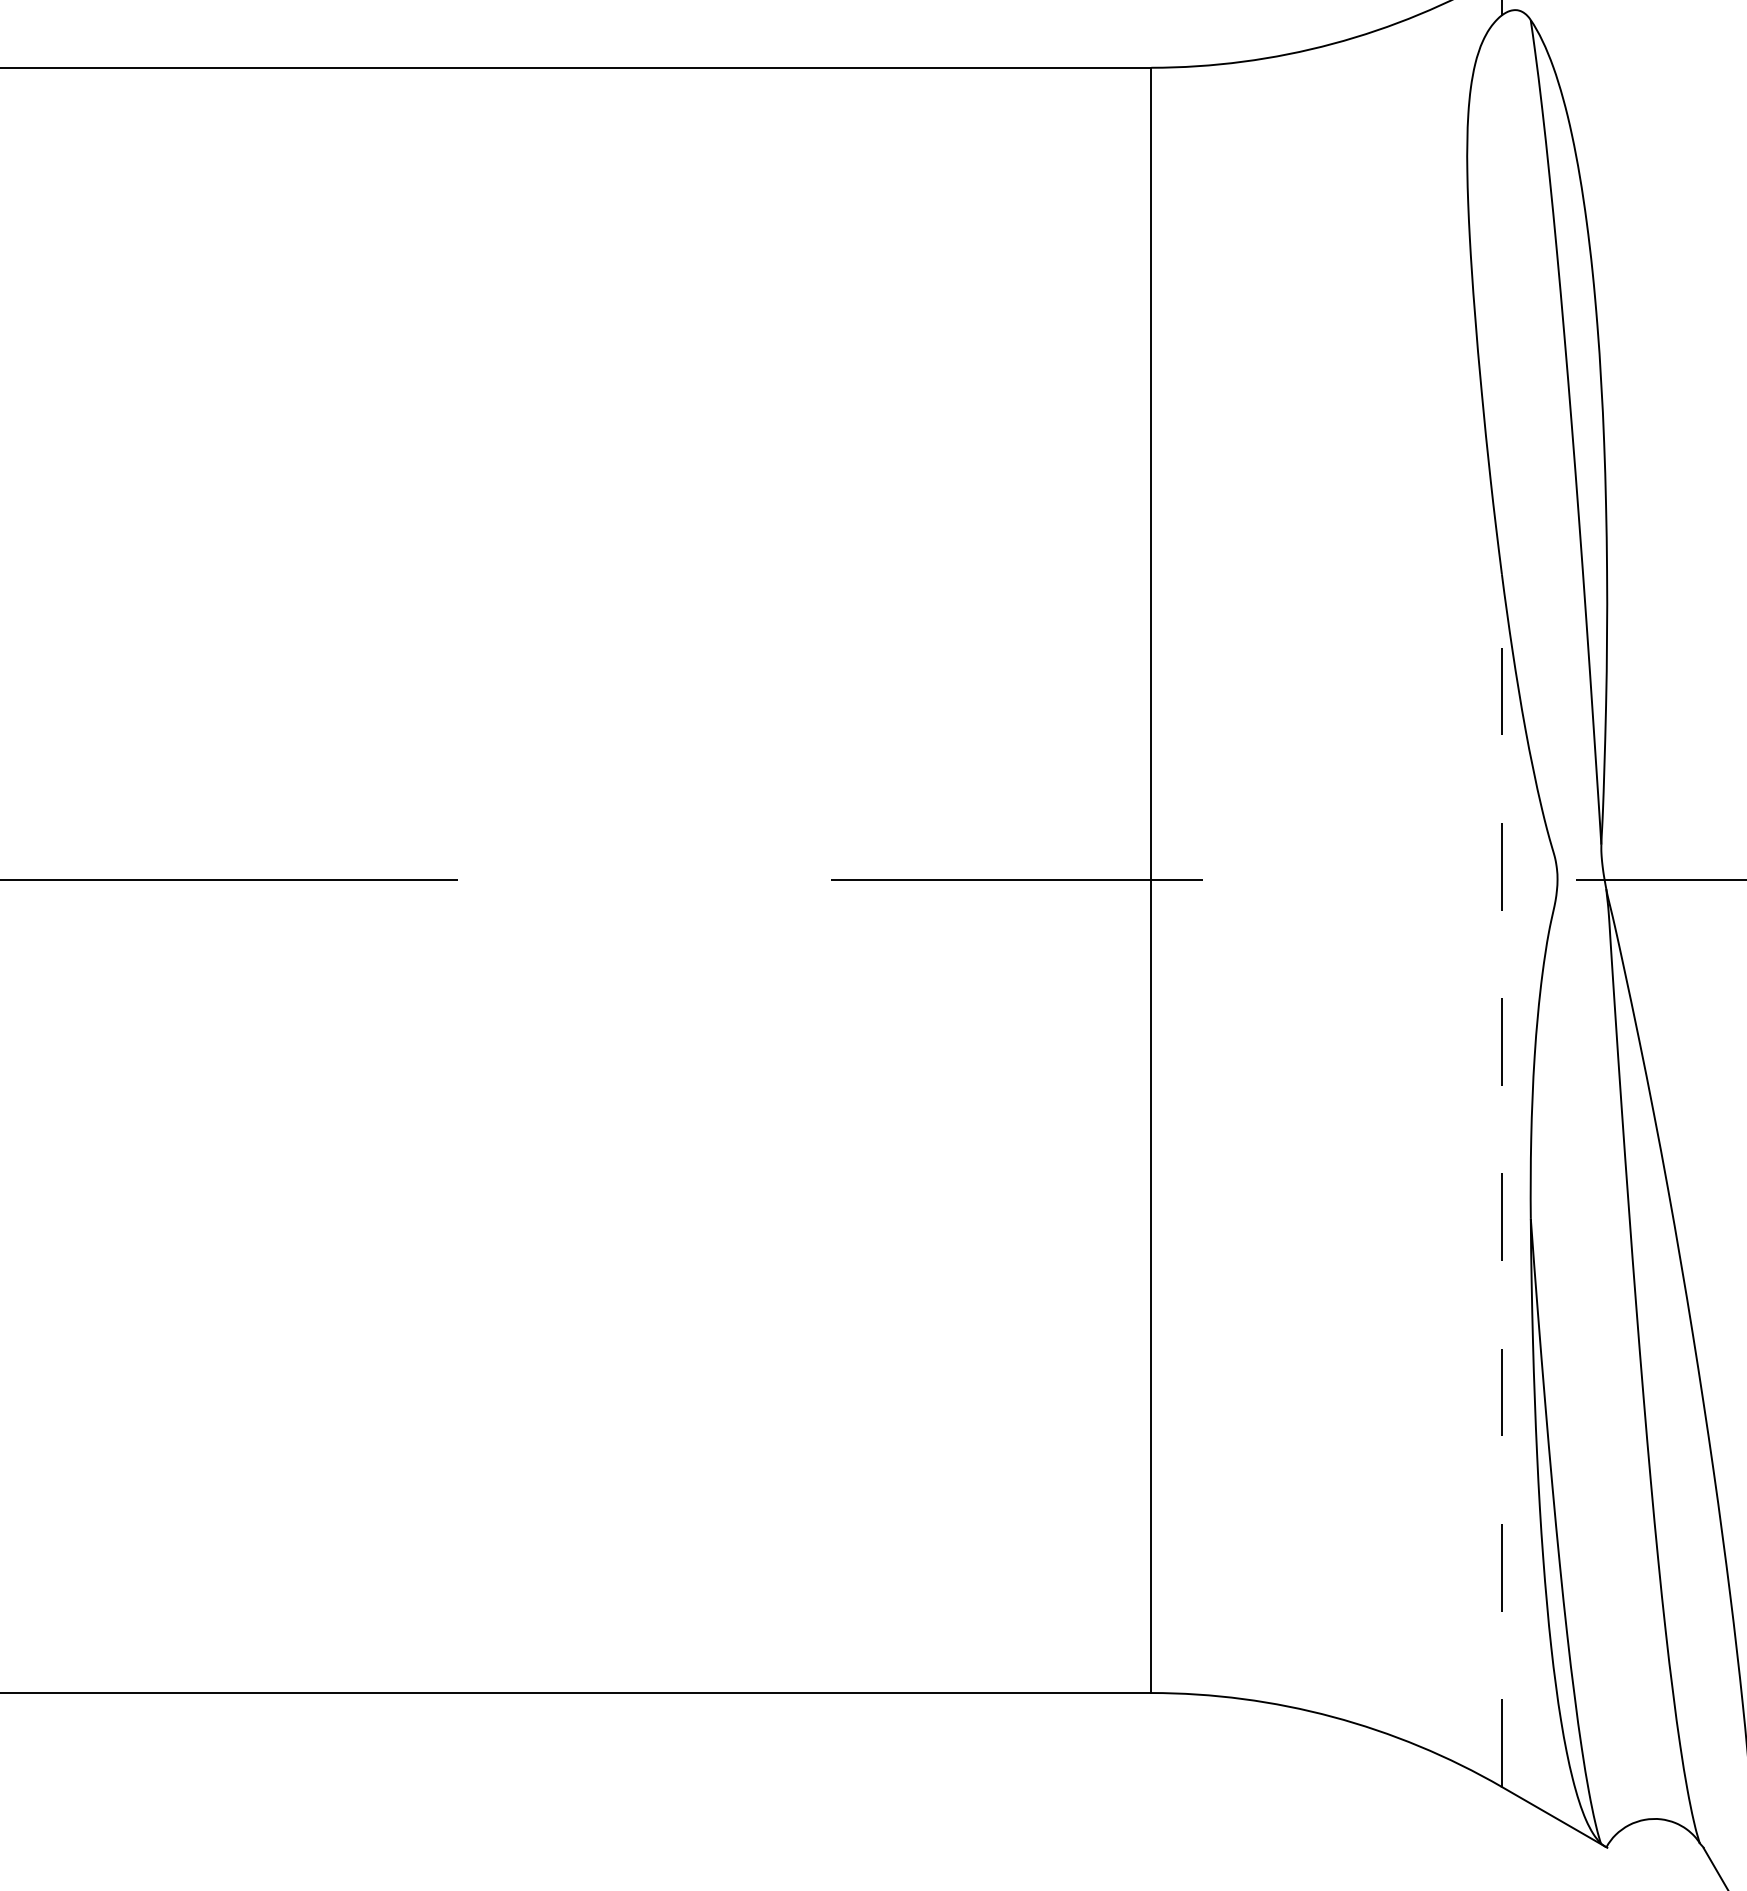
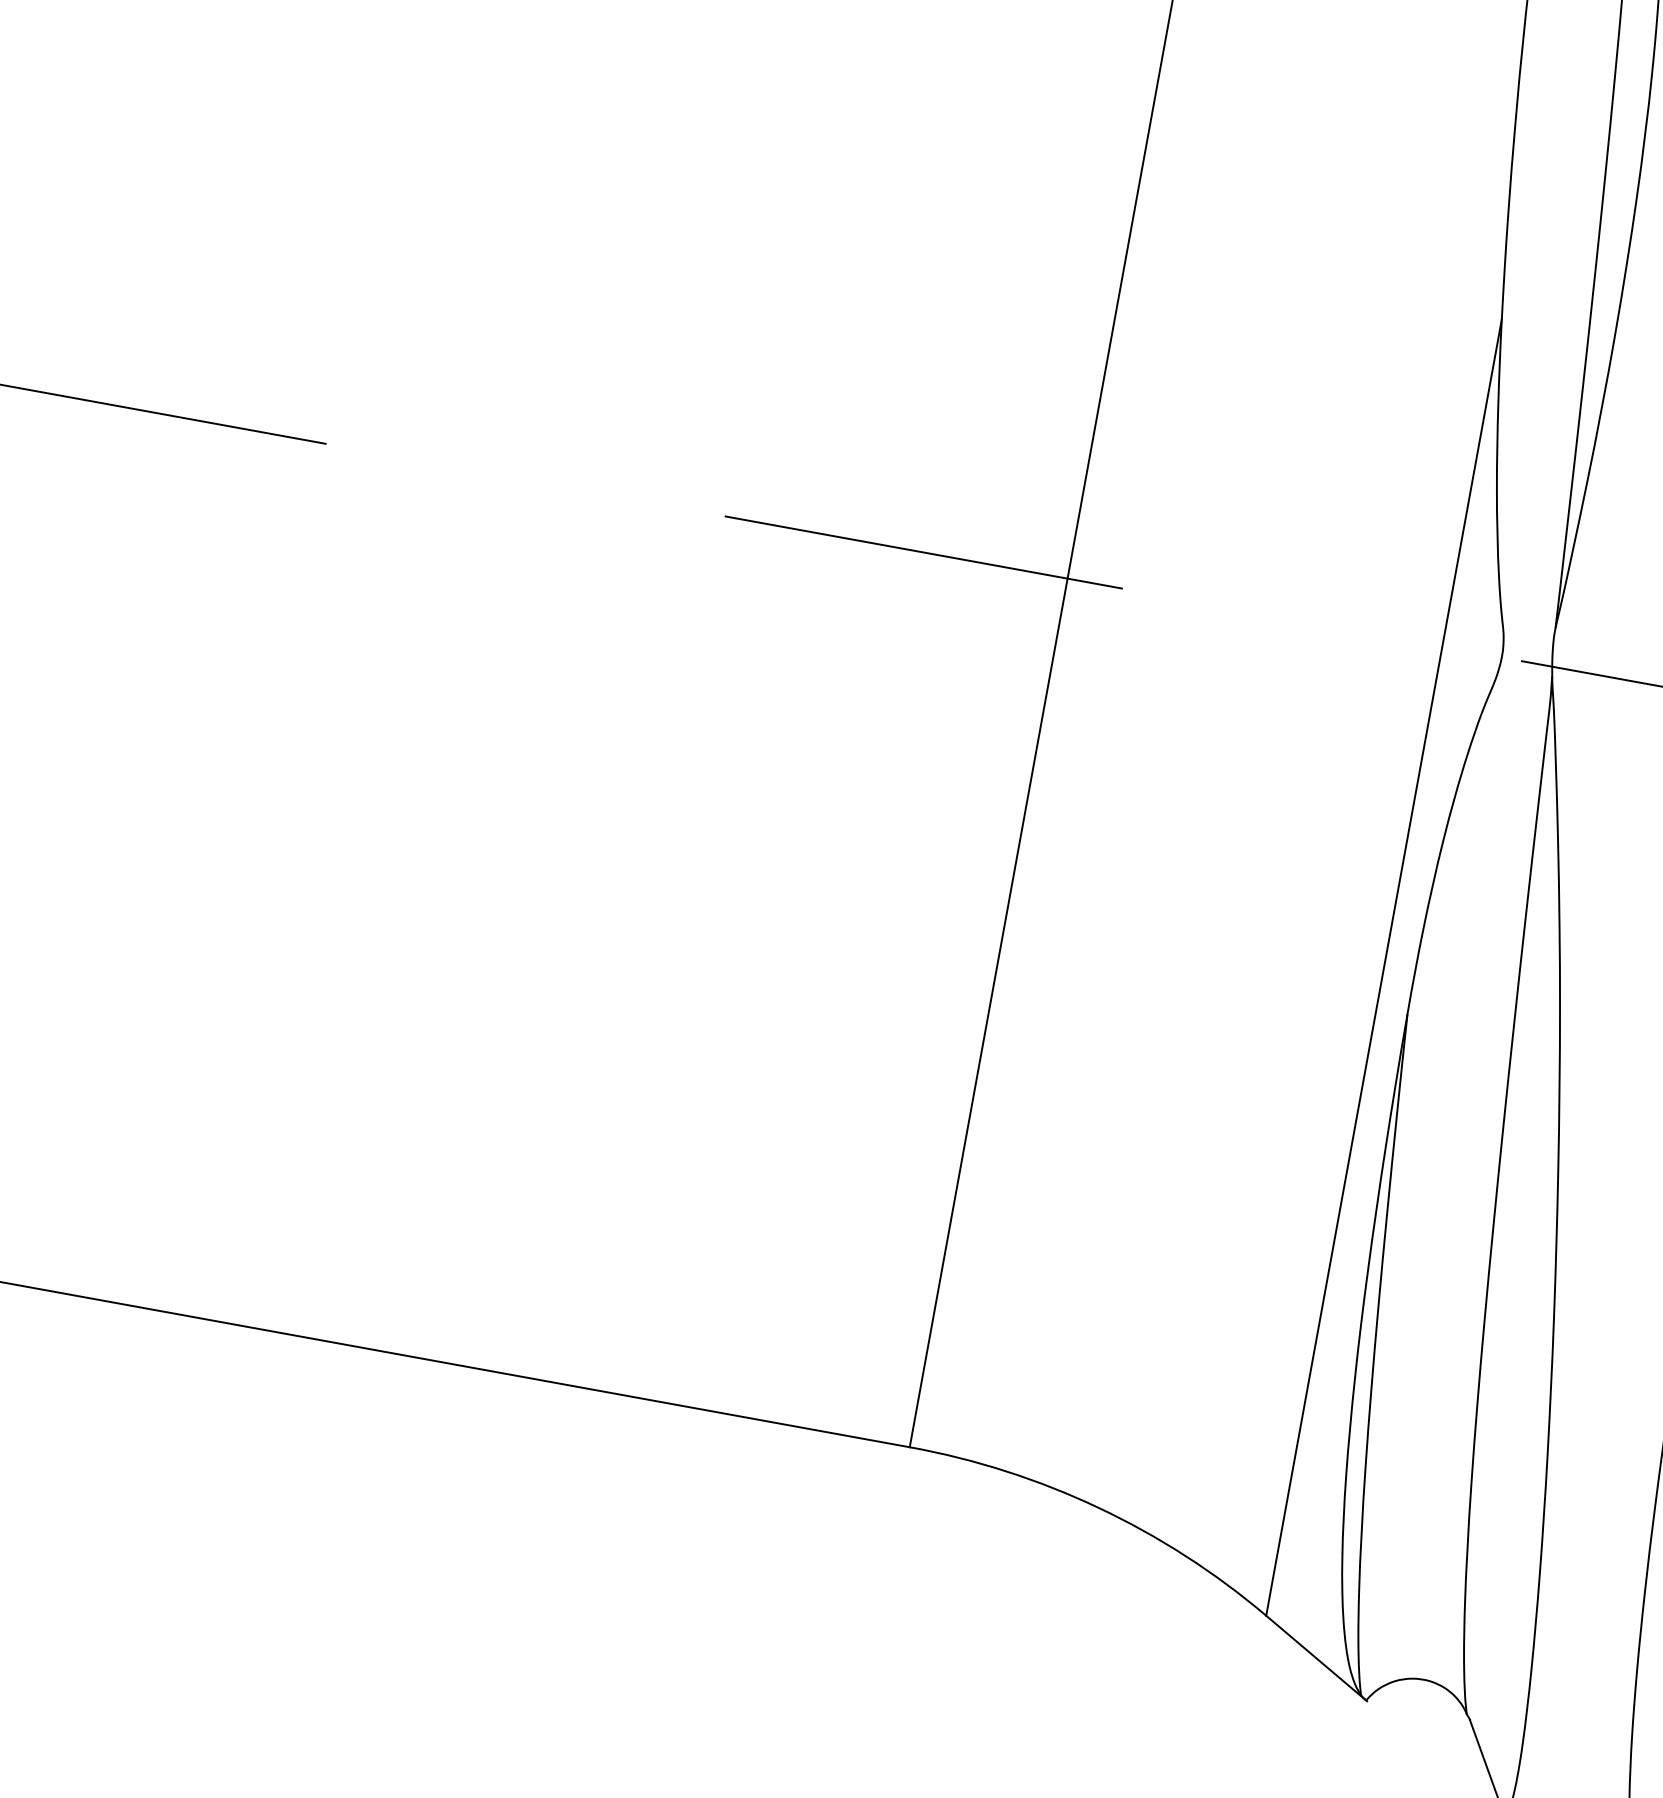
line: (1501, 1180) -> (1383, 967), dashed -> solid

